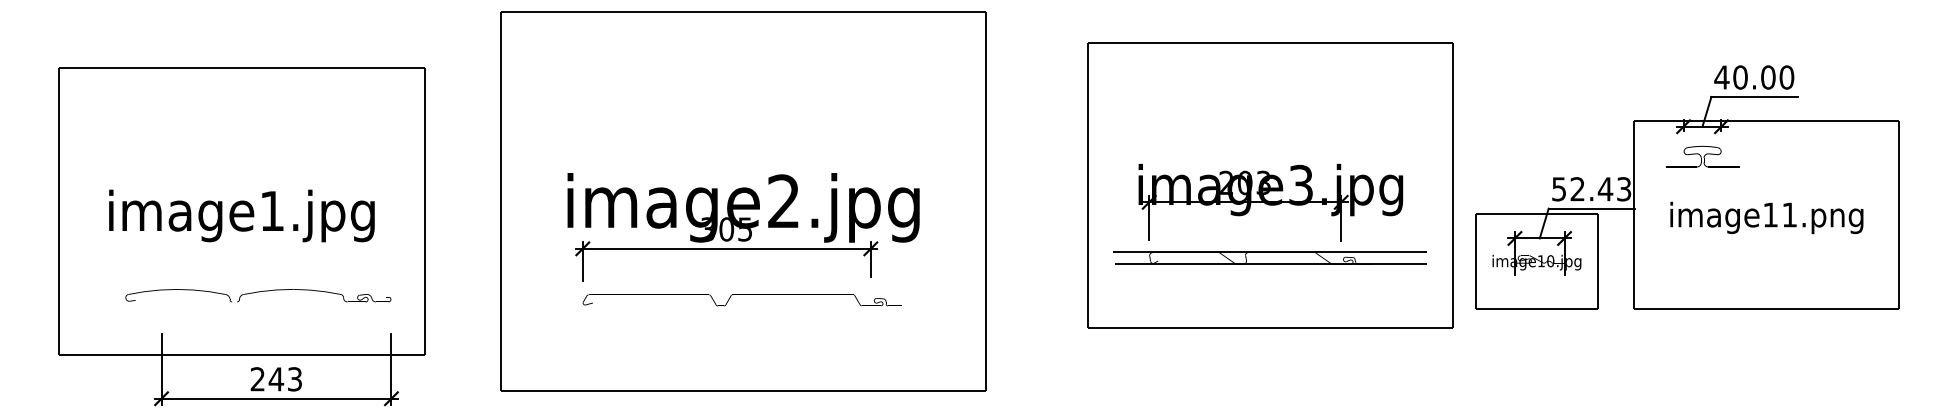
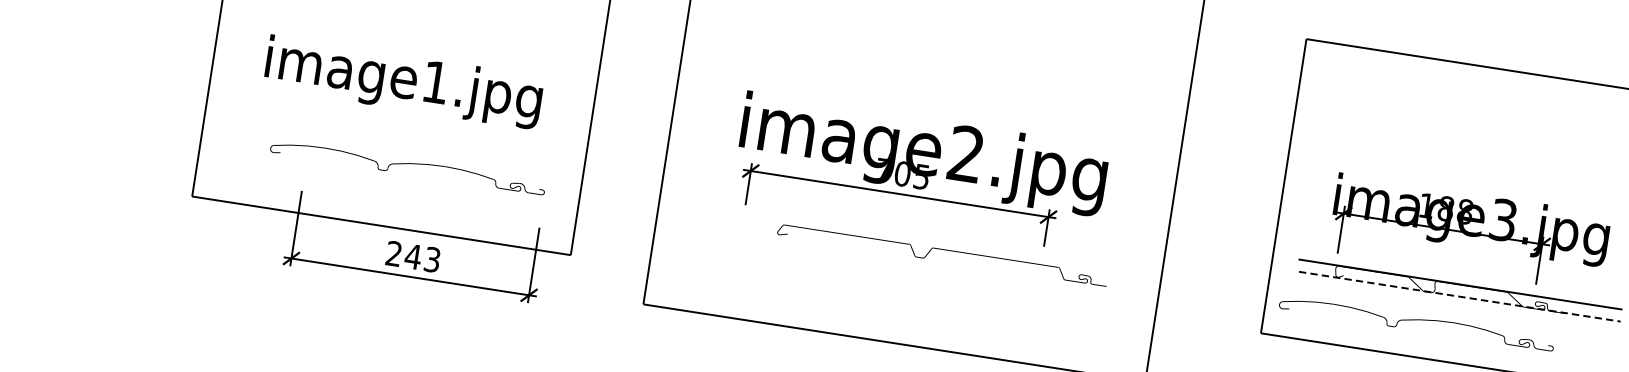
text: (1244, 182) -> (1445, 208), 203 -> 188
text: (707, 229) -> (882, 170), 305 -> 705
line: (1271, 263) -> (1460, 296), solid -> dashed
curve: (1234, 292) -> (1417, 320), added
curve: (741, 294) -> (942, 249), moved

